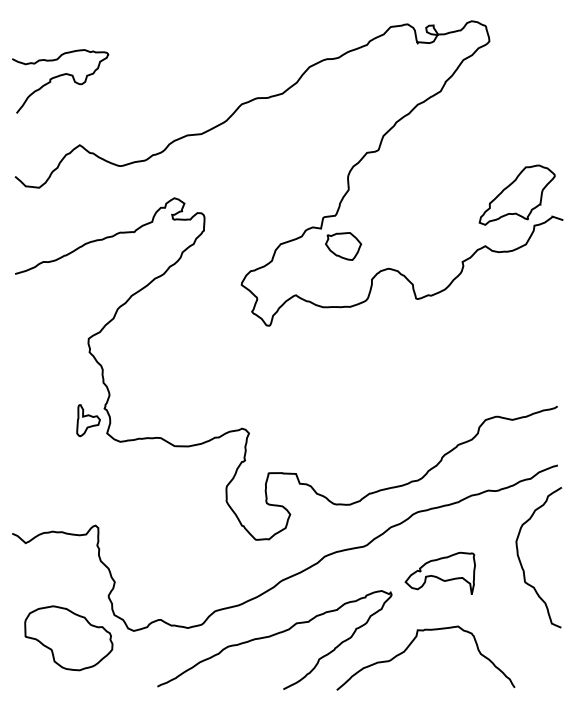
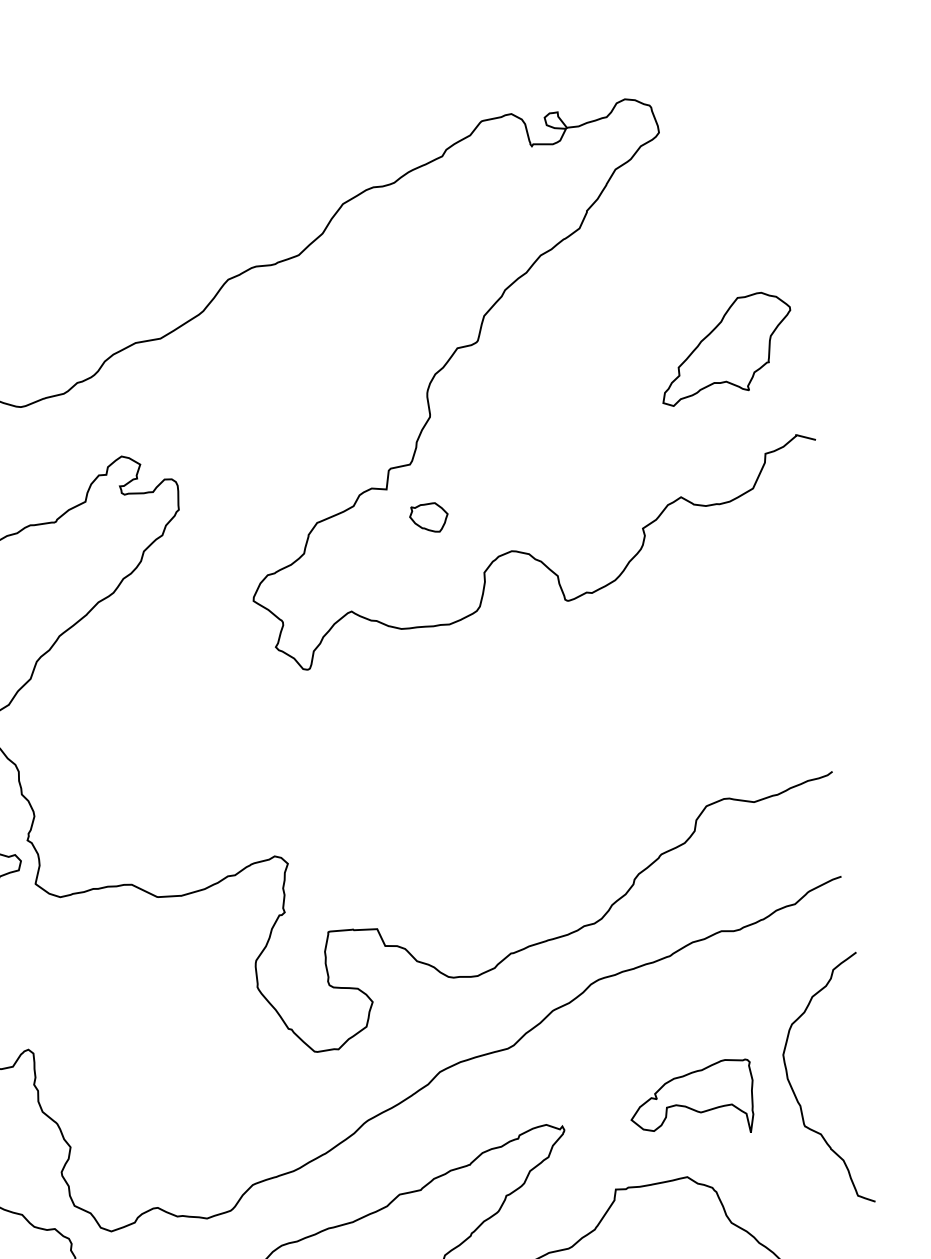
part: (516, 194) -> (724, 347), moved
part: (343, 246) -> (429, 518), size x0.6
curve: (521, 562) -> (795, 1091), moved
part: (439, 572) -> (690, 1098), moved

